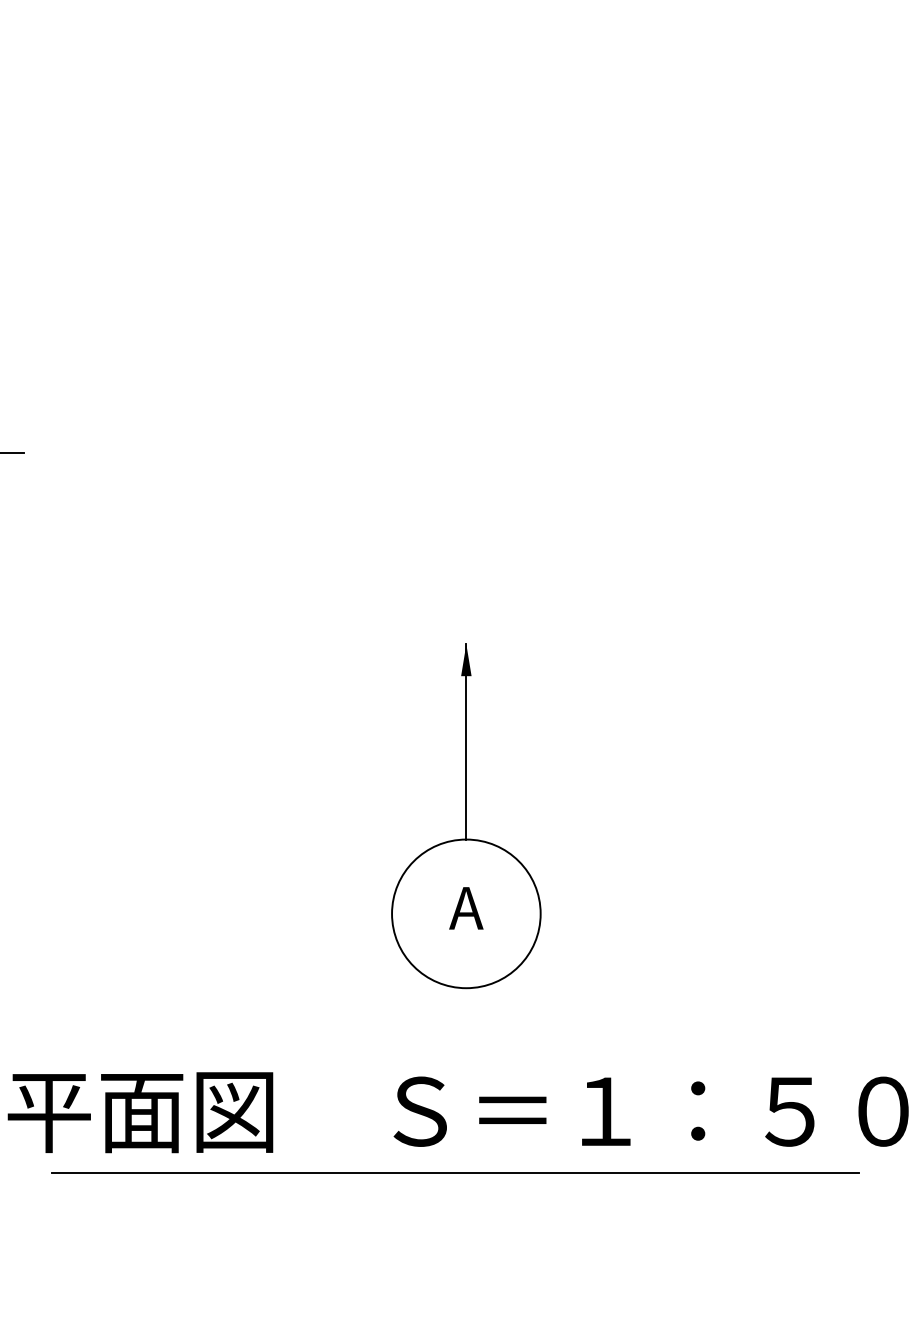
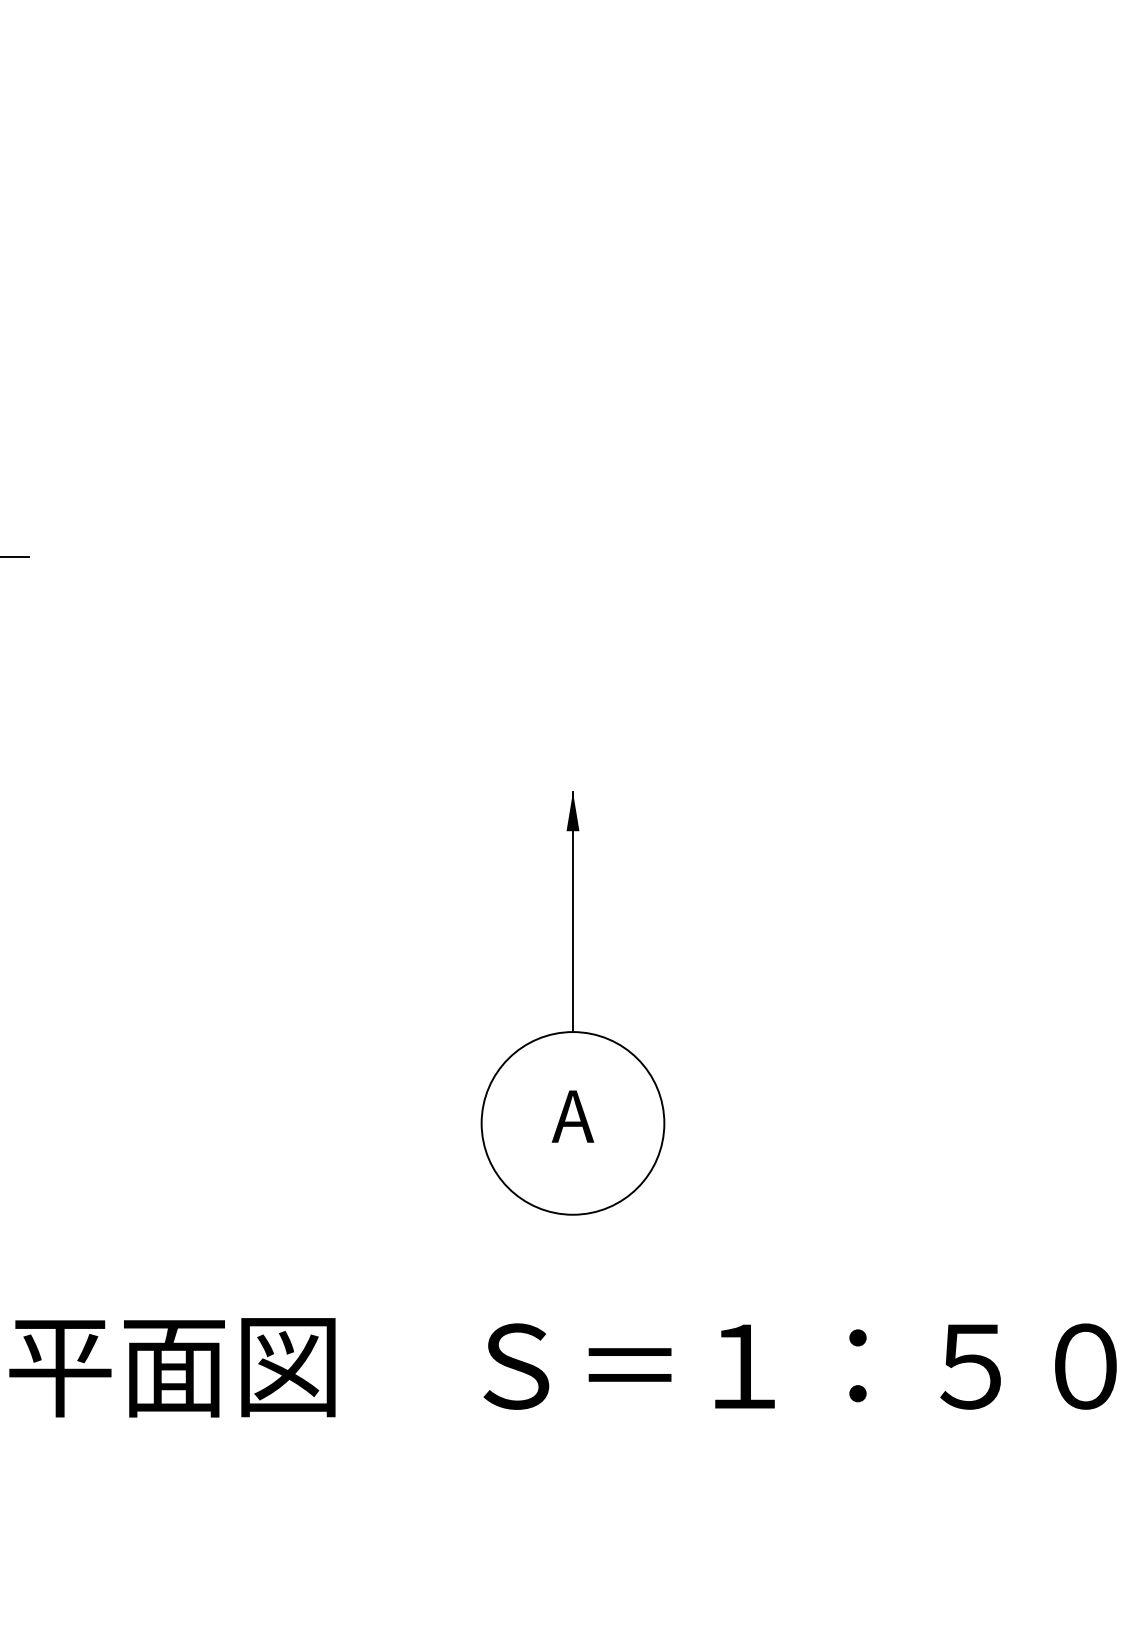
line: (455, 1173) -> (559, 1442), removed

